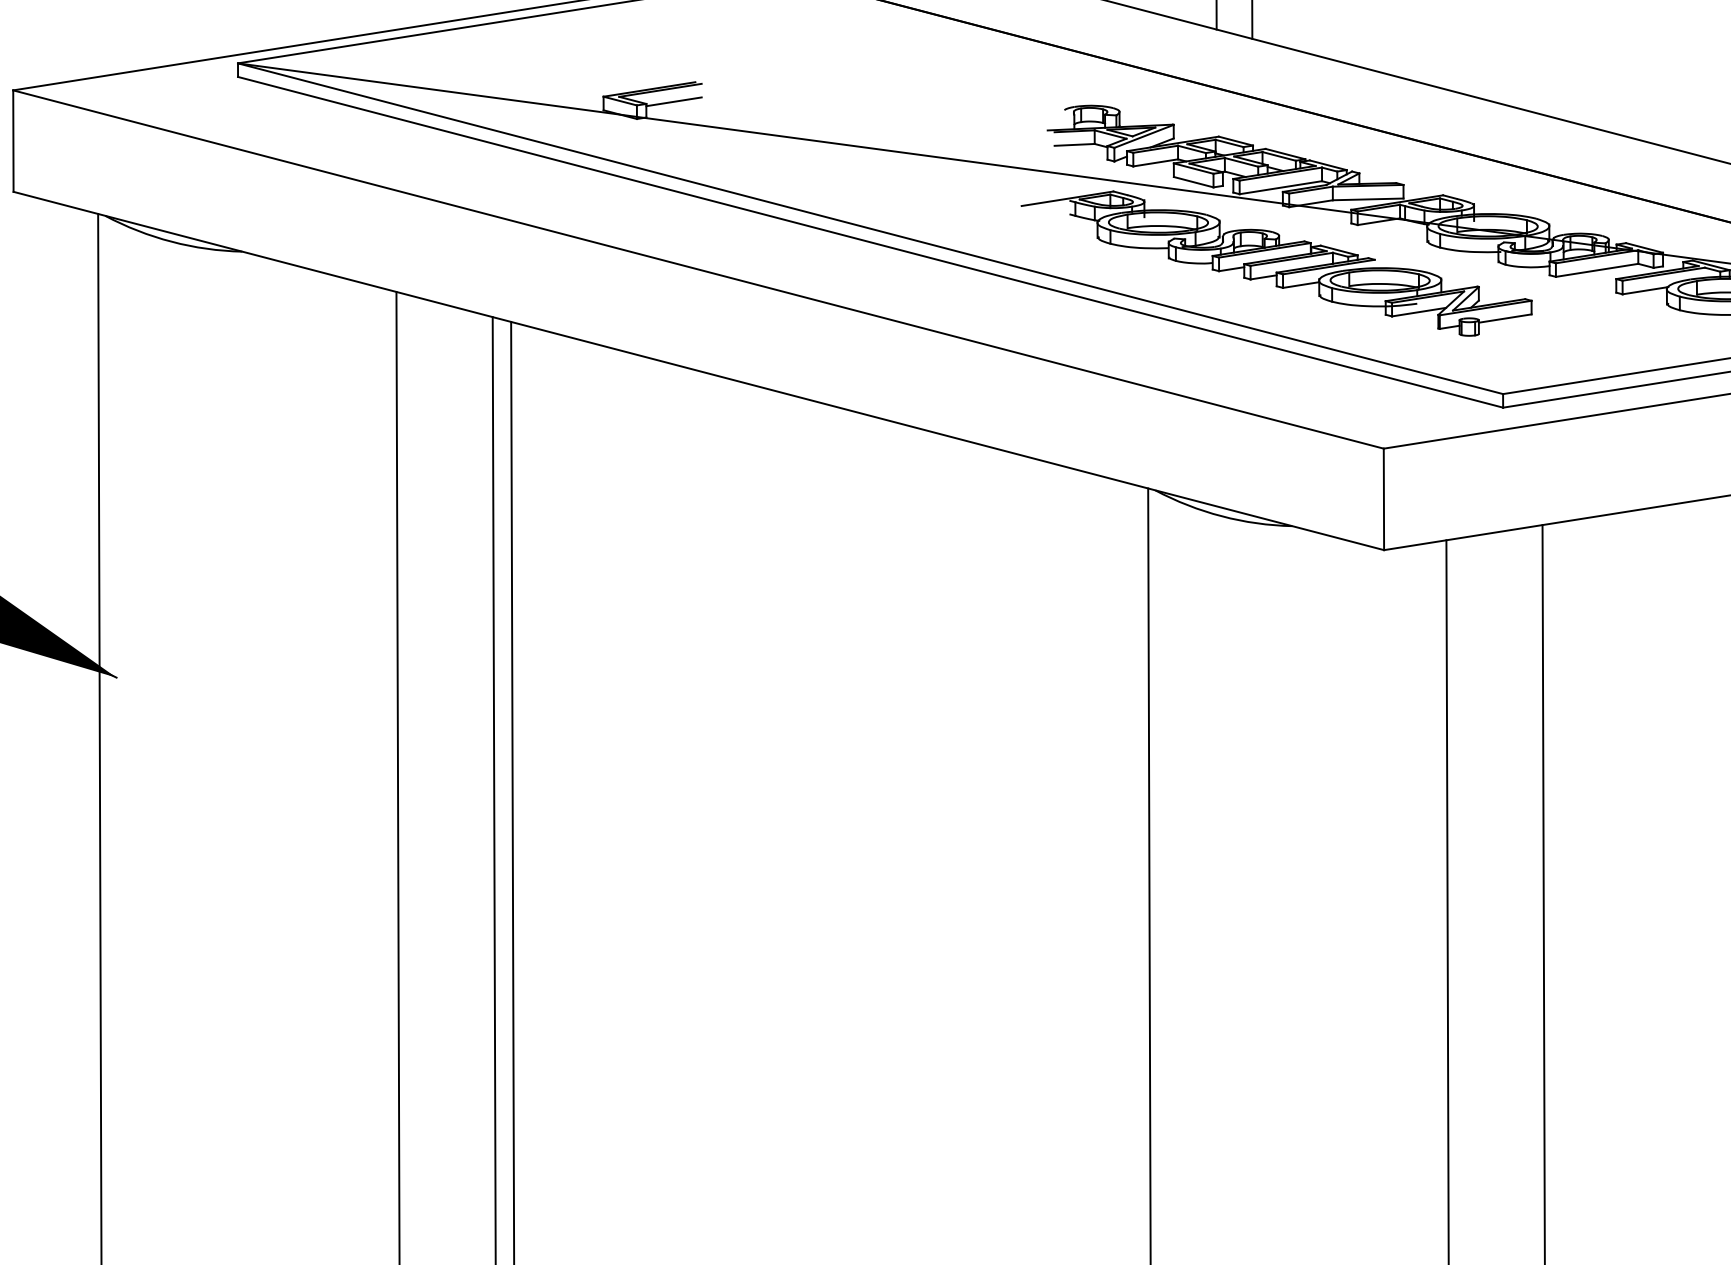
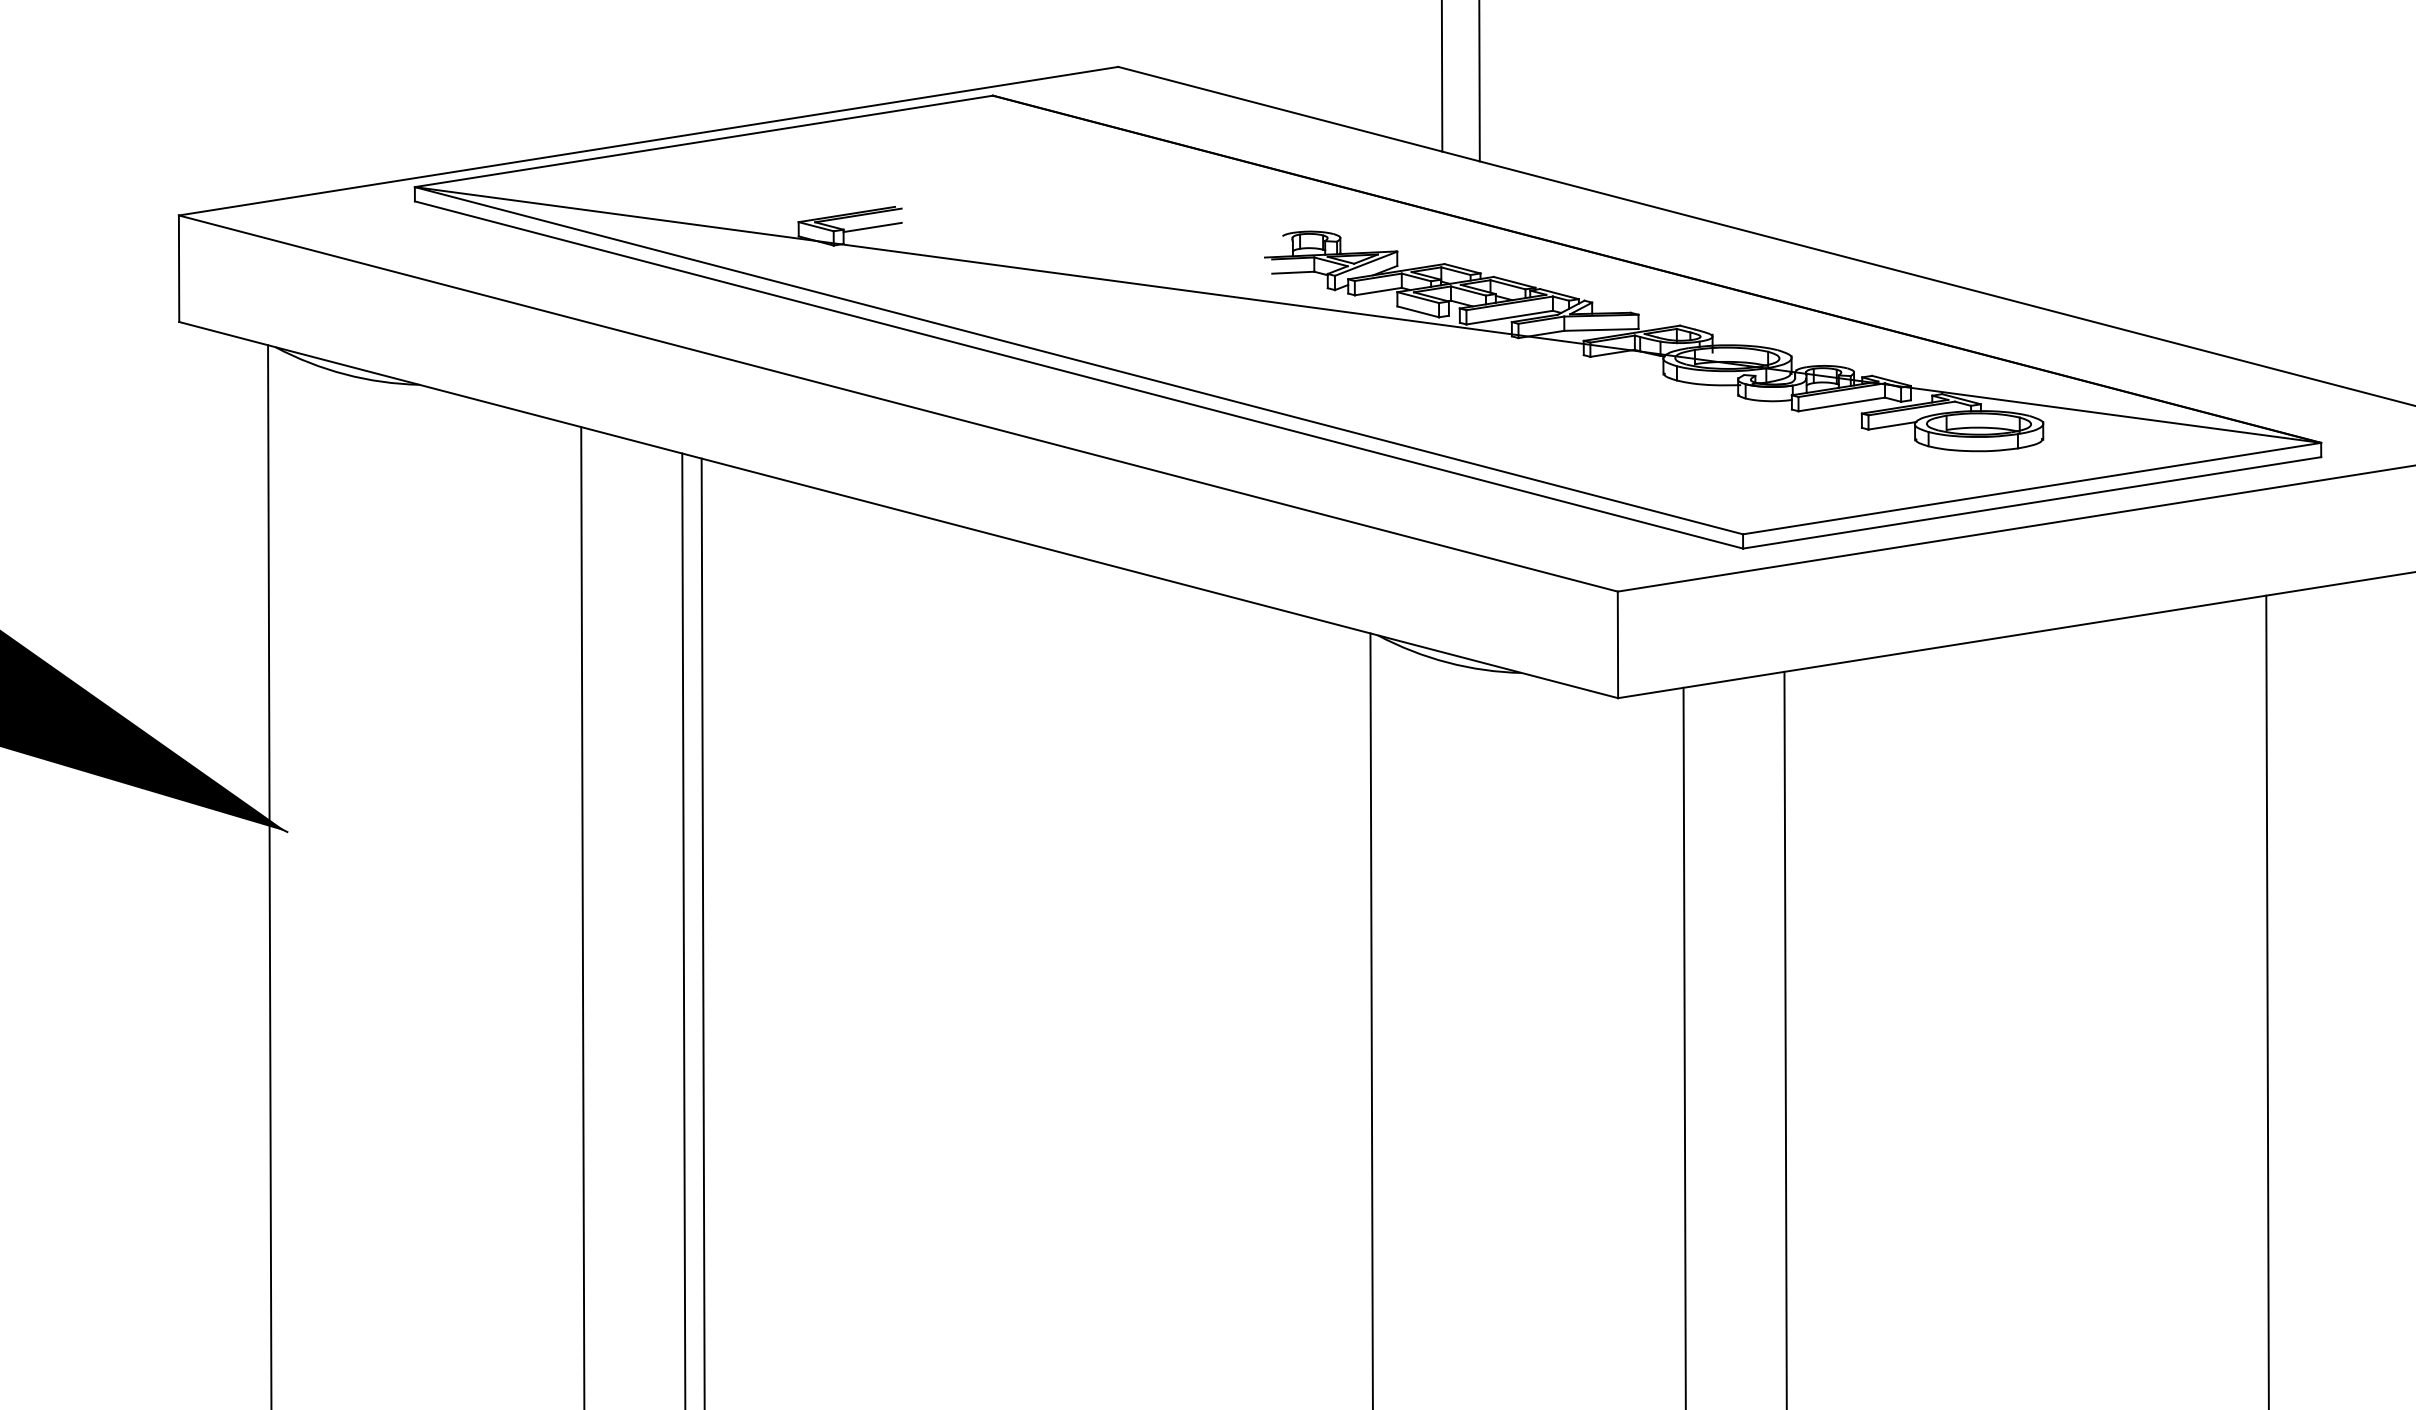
part: (1275, 263) -> (1504, 397), removed

